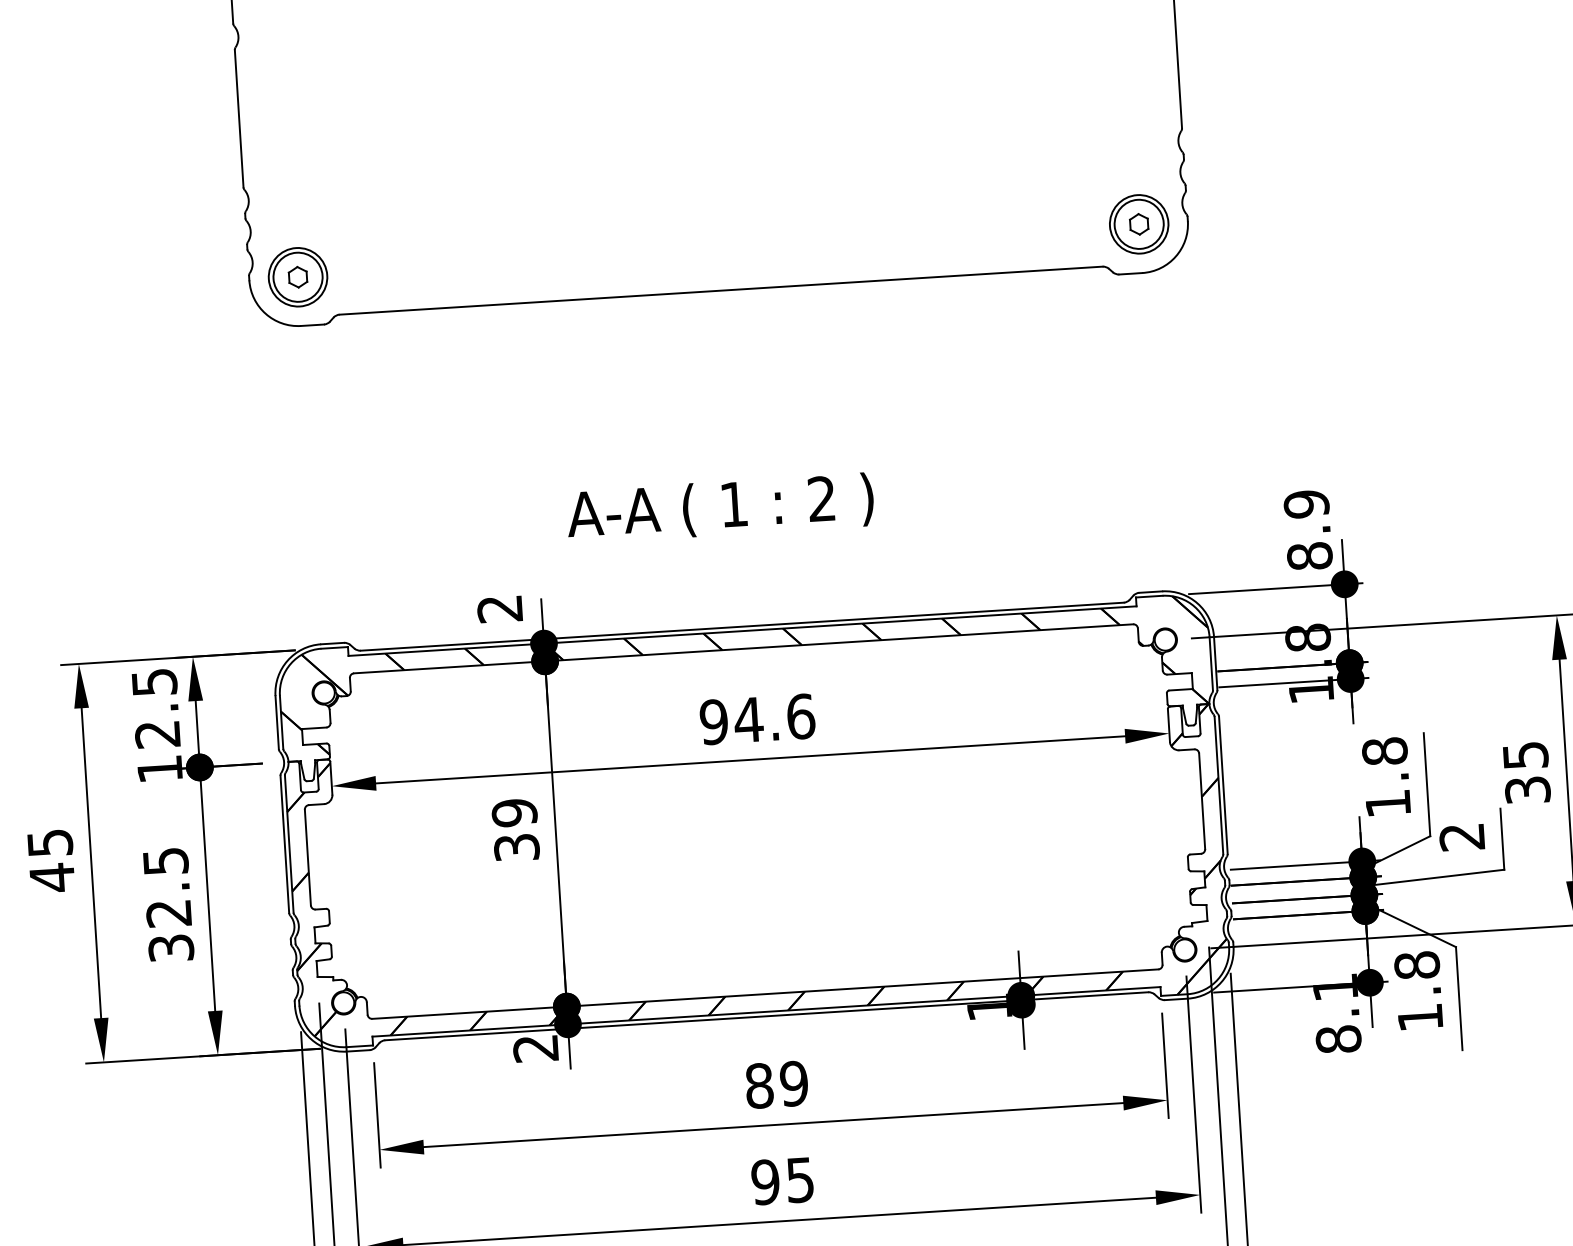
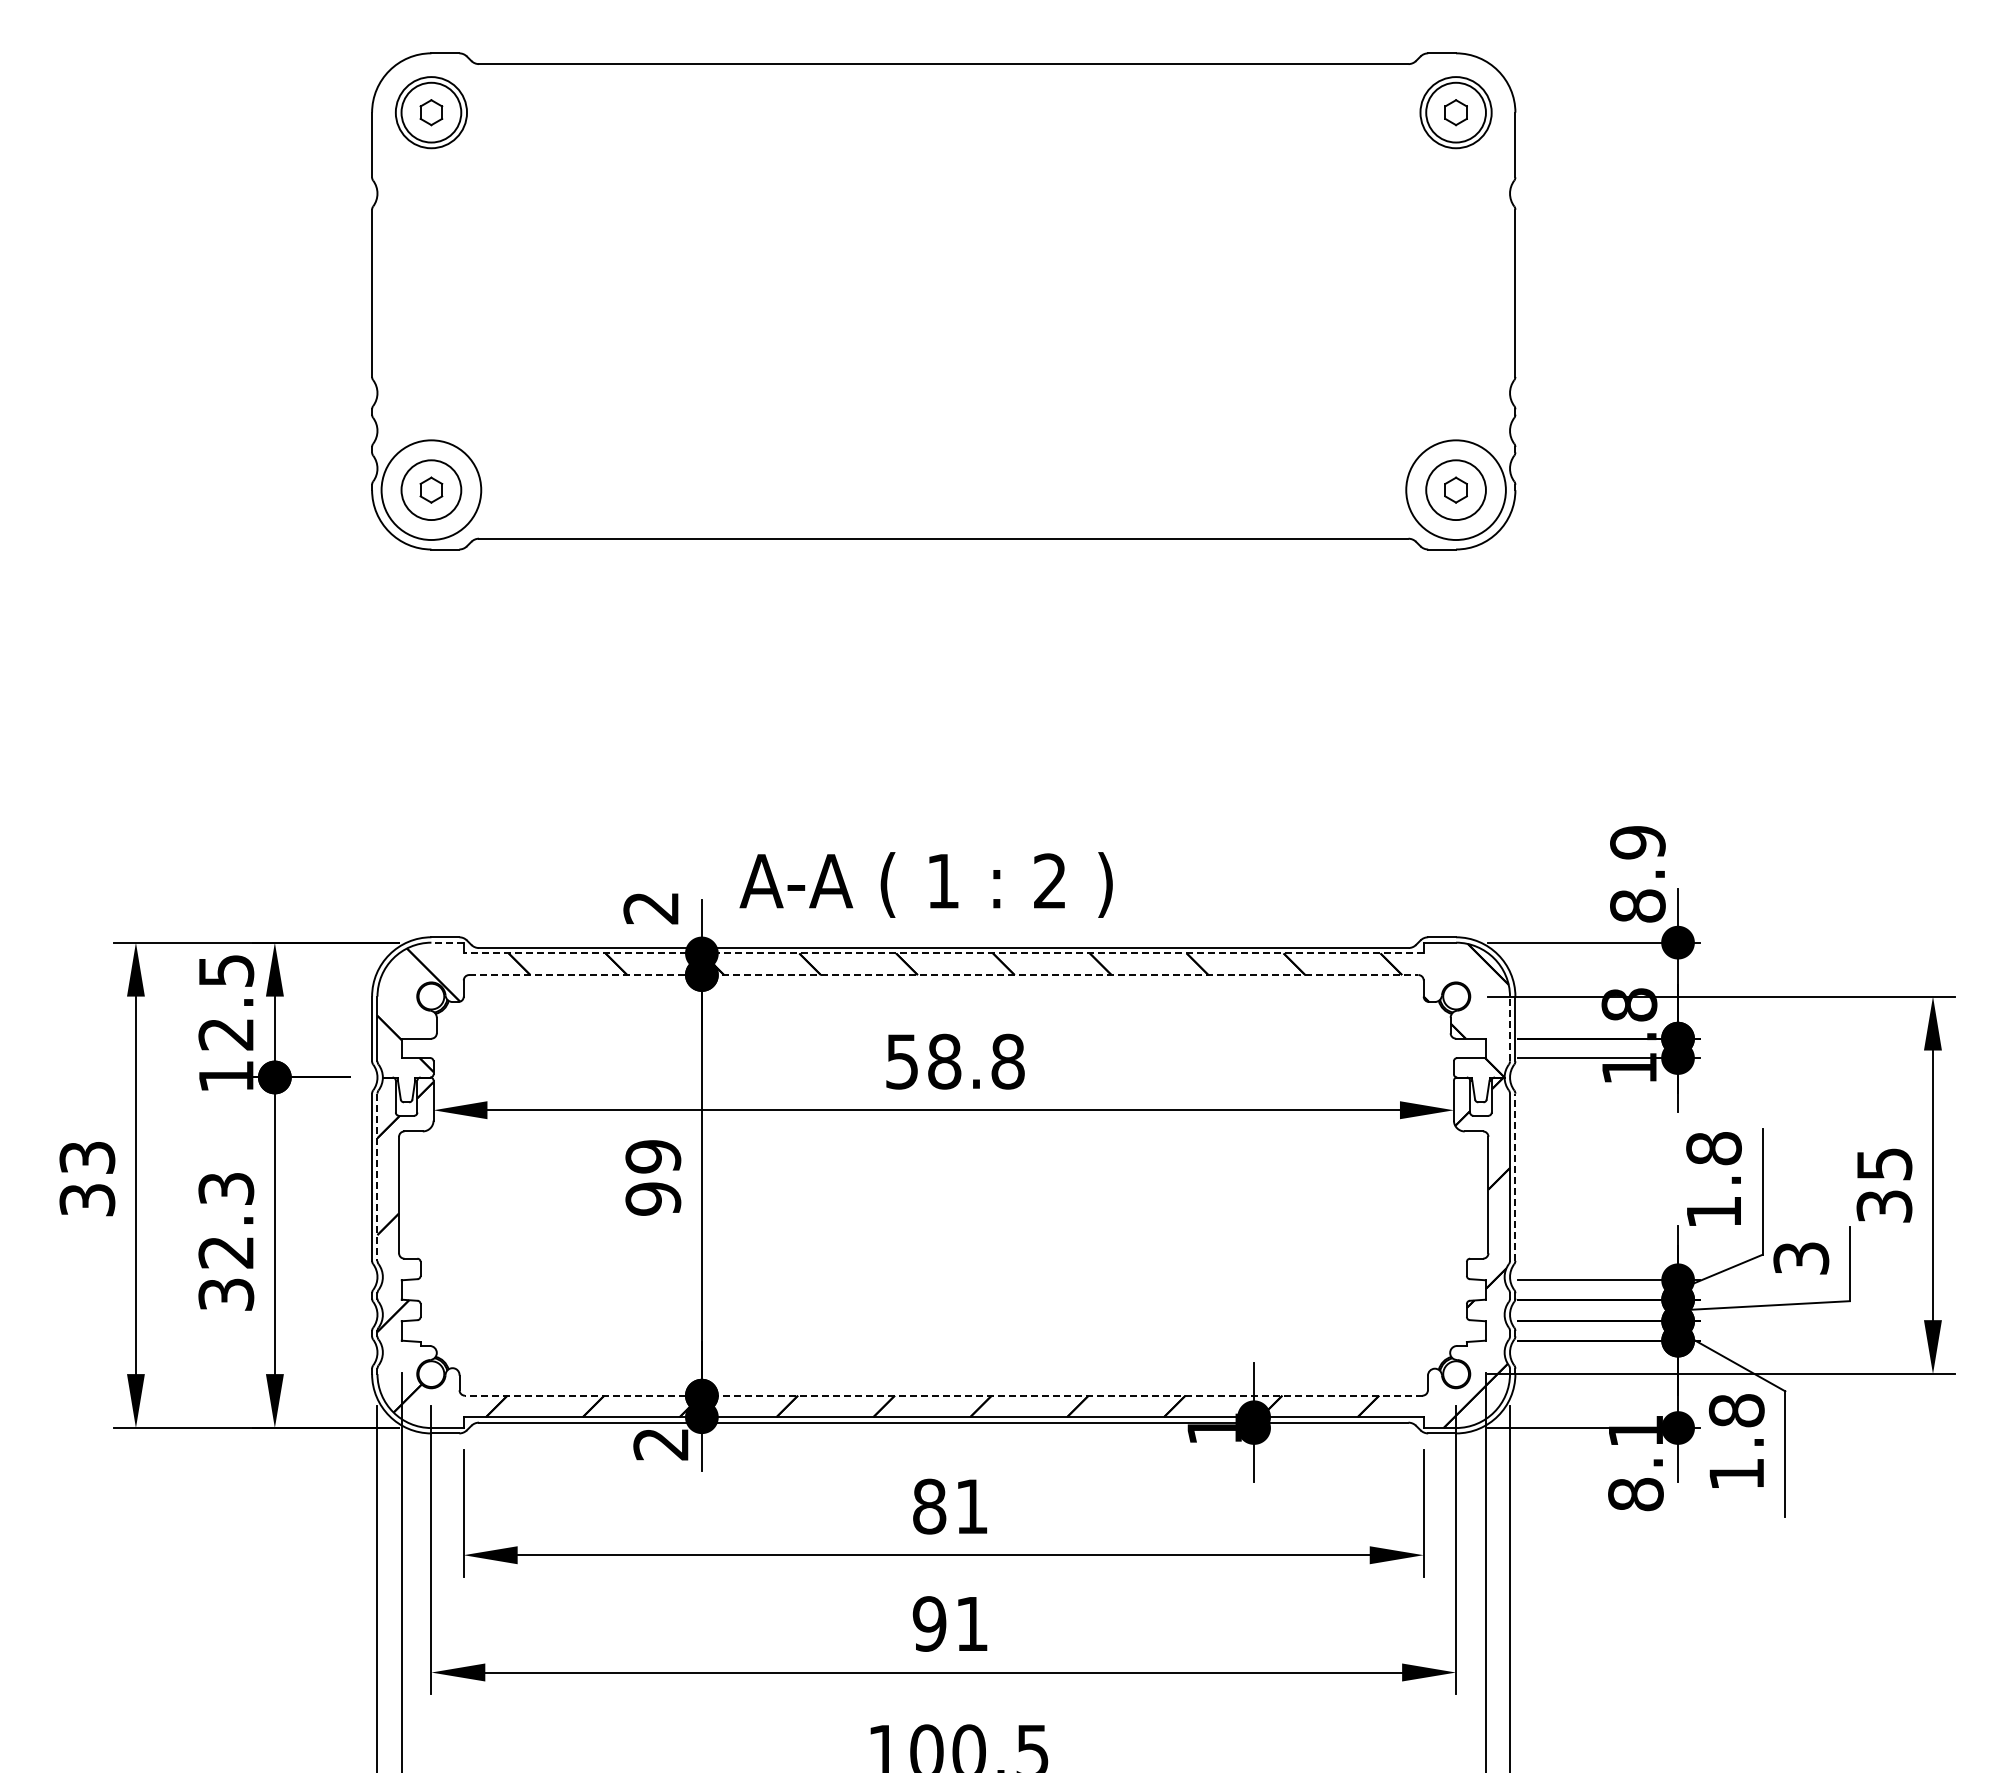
circle: (1138, 223) -> (1455, 489), size x1.4
circle: (298, 276) -> (431, 489), size x1.4
text: (719, 508) -> (925, 884), moved
line: (742, 631) -> (943, 953), solid -> dashed
line: (334, 647) -> (447, 942), solid -> dashed
line: (743, 649) -> (943, 975), solid -> dashed
line: (1211, 663) -> (1510, 1028), solid -> dashed
text: (757, 719) -> (955, 1061), 94.6 -> 58.8
line: (1223, 785) -> (1515, 1177), solid -> dashed
text: (1462, 837) -> (1801, 1258), 2 -> 3
line: (289, 844) -> (377, 1177), solid -> dashed
text: (516, 847) -> (653, 1198), 39 -> 99
text: (51, 860) -> (87, 1179), 45 -> 33
text: (165, 861) -> (225, 1188), 32.5 -> 32.3
line: (765, 993) -> (943, 1395), solid -> dashed
text: (793, 1083) -> (971, 1506), 89 -> 81
text: (799, 1180) -> (971, 1624), 95 -> 91

